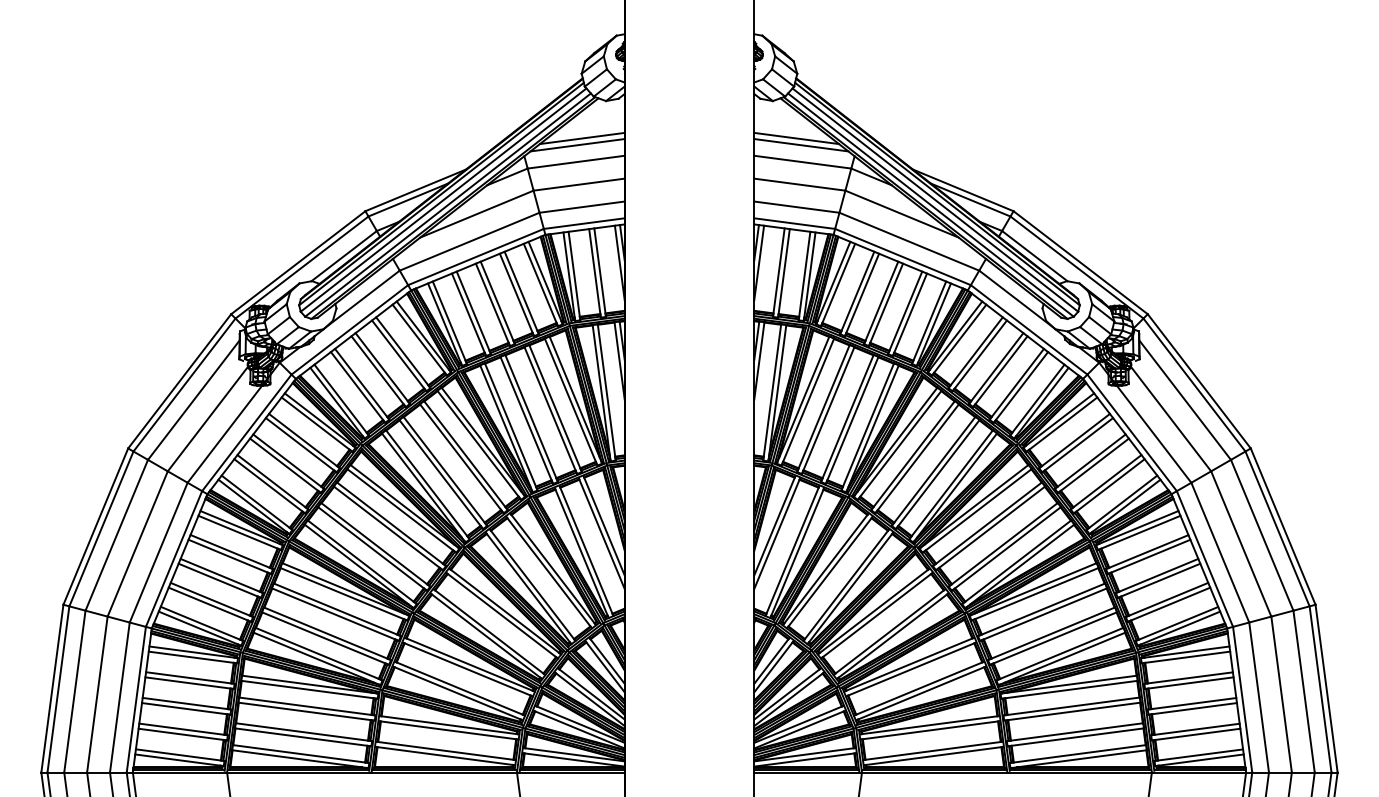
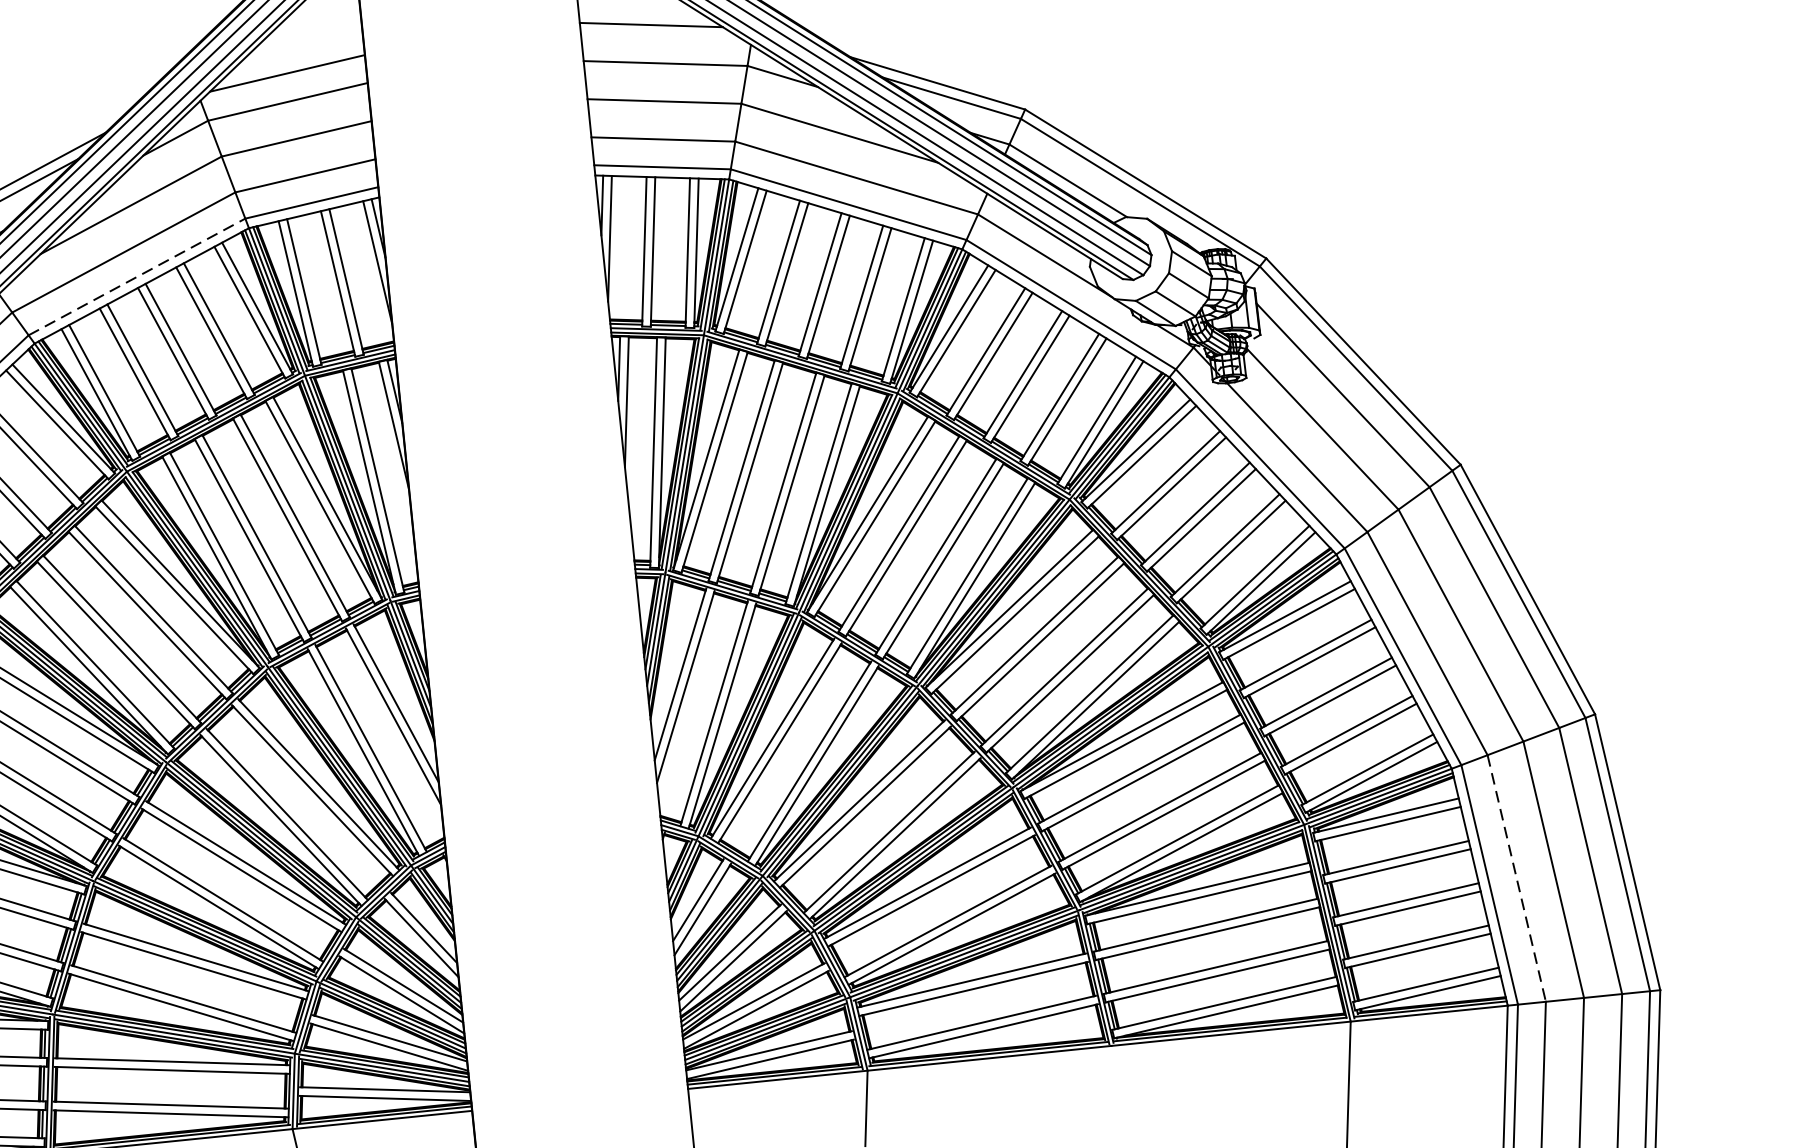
line: (581, 138) -> (292, 61), removed
line: (801, 145) -> (660, 35), removed
line: (476, 256) -> (137, 275), solid -> dashed
line: (1259, 697) -> (1517, 878), solid -> dashed

